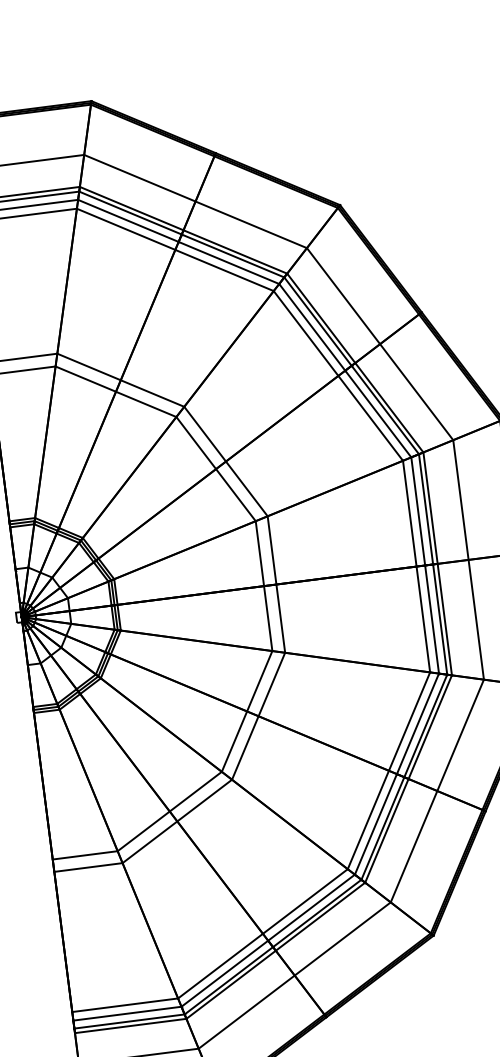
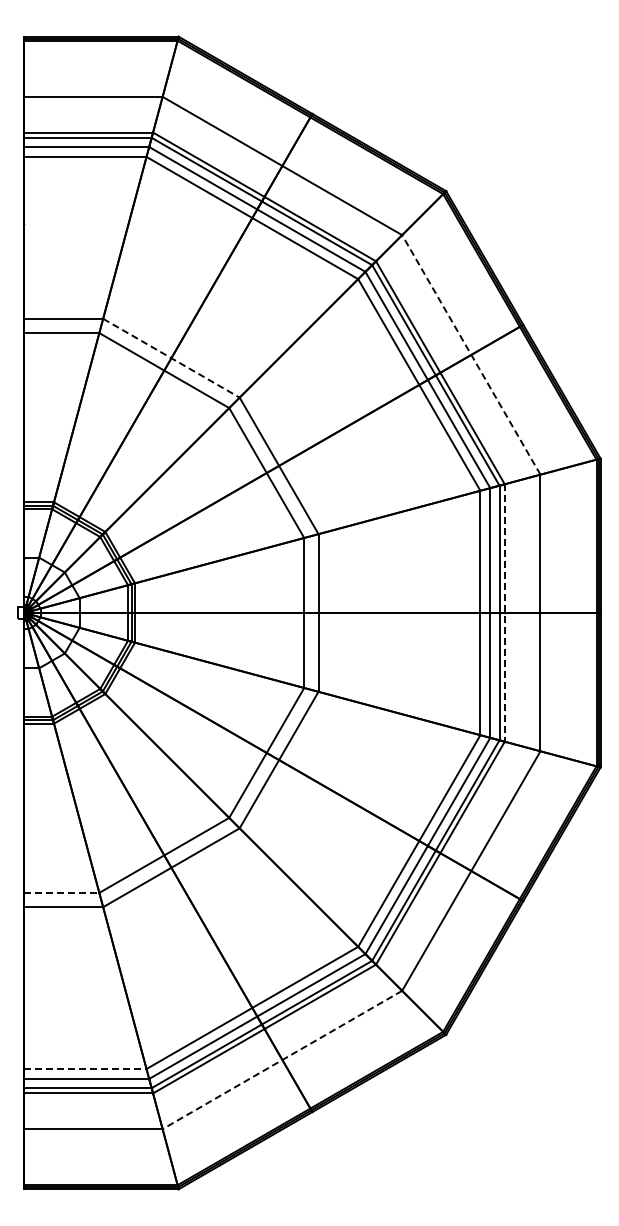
line: (380, 343) -> (471, 354), solid -> dashed
line: (120, 380) -> (171, 358), solid -> dashed
line: (437, 564) -> (504, 613), solid -> dashed
line: (85, 854) -> (62, 892), solid -> dashed
line: (293, 976) -> (281, 1060), solid -> dashed
line: (125, 1005) -> (85, 1069), solid -> dashed

